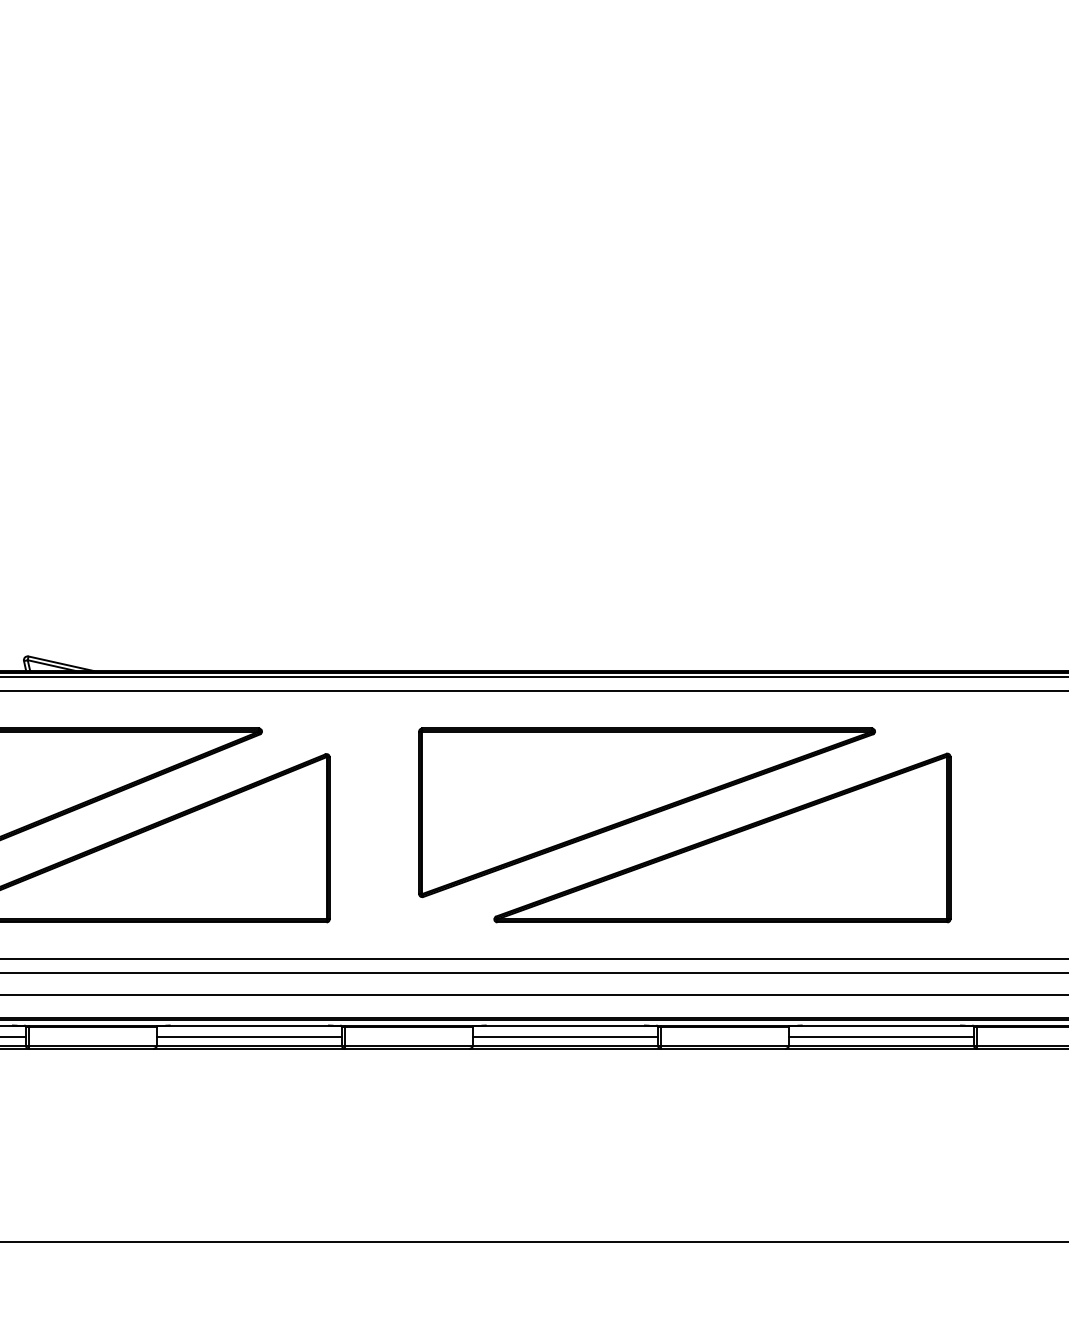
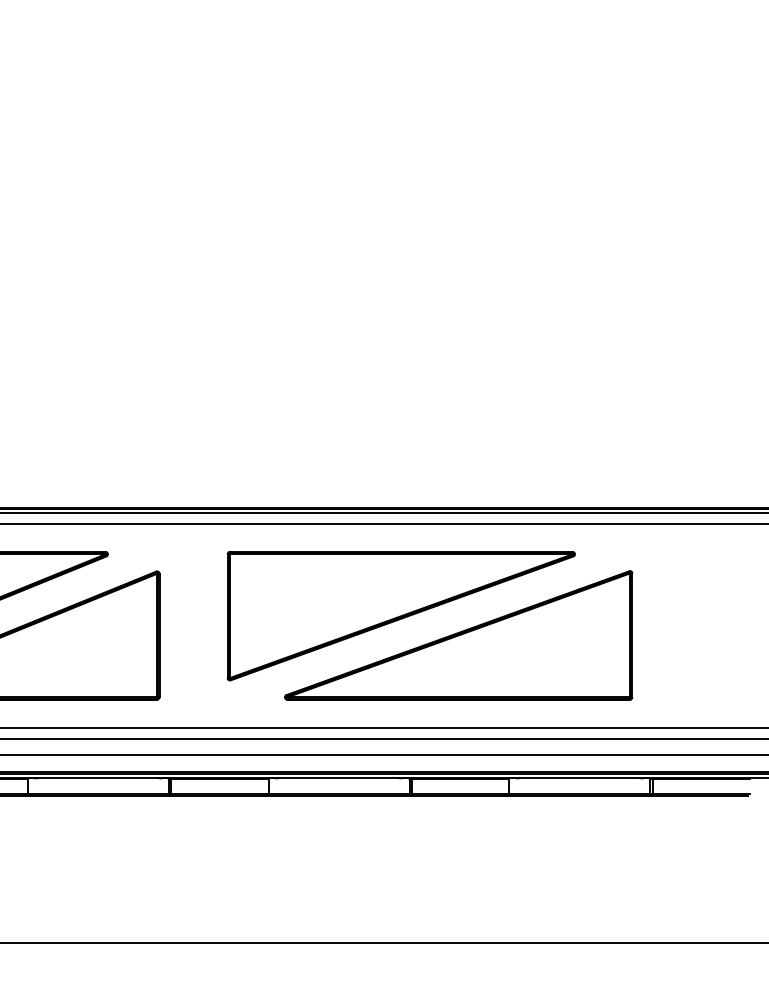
line: (248, 1037) -> (97, 787), removed
line: (564, 1037) -> (338, 787), removed
line: (880, 1037) -> (579, 787), removed

